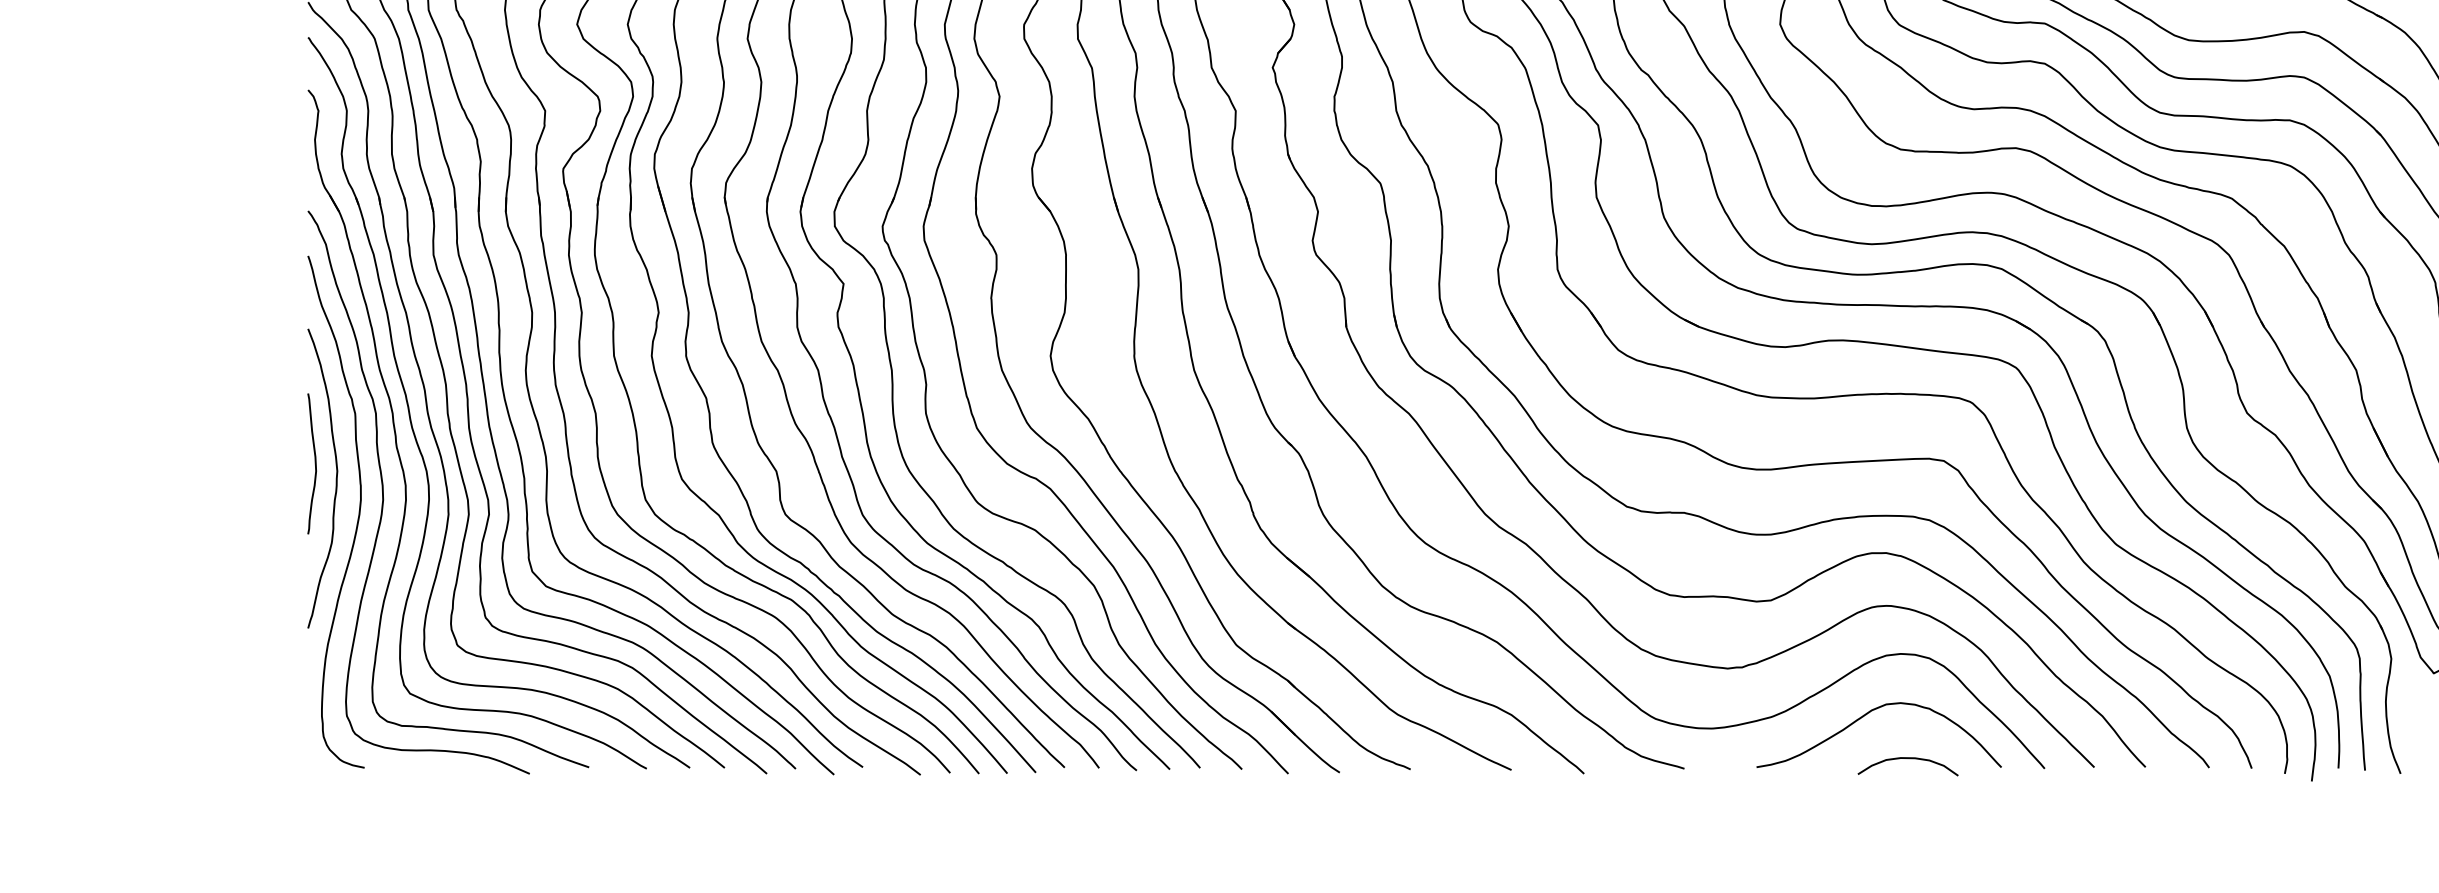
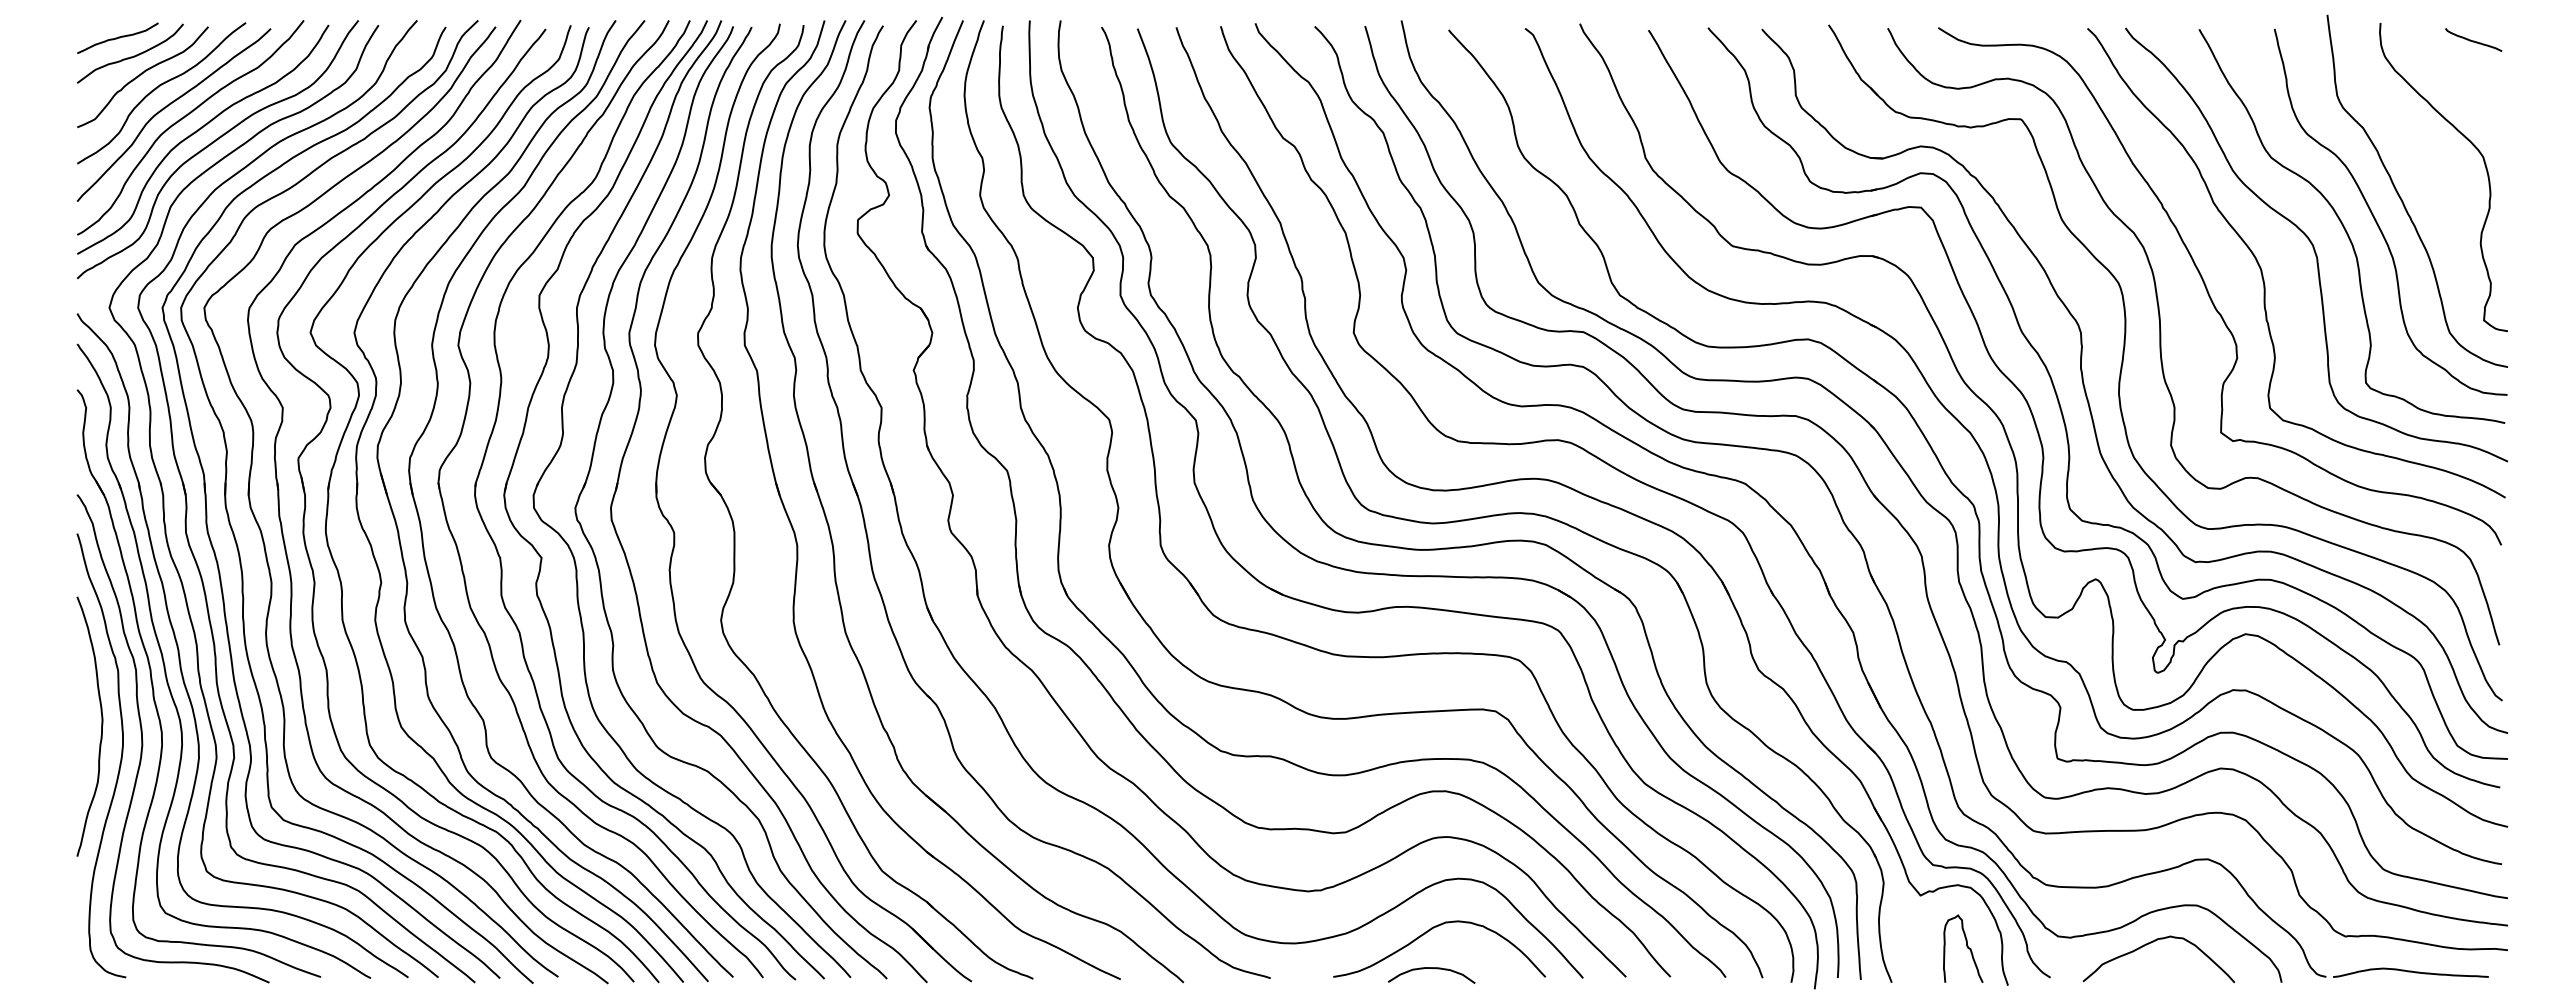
curve: (314, 462) -> (82, 712), removed
curve: (1907, 758) -> (1431, 968), moved

